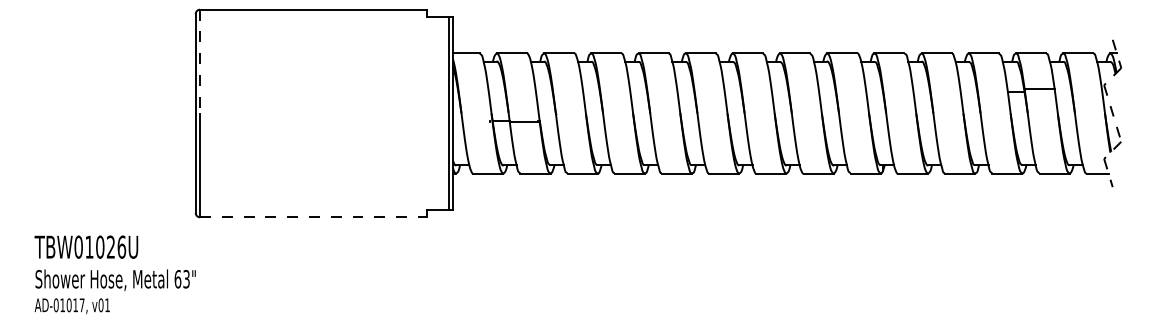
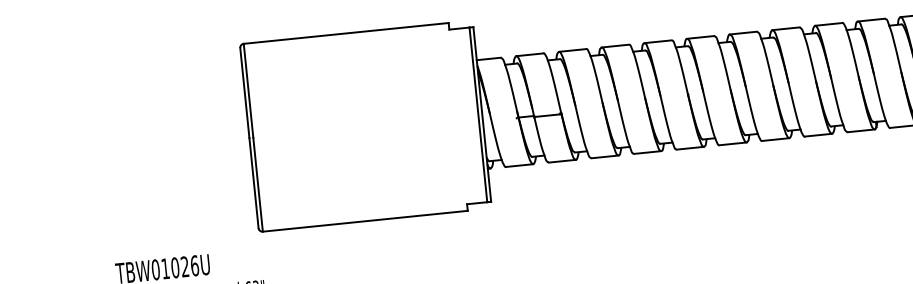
line: (200, 61) -> (248, 90), dashed -> solid
line: (313, 217) -> (365, 221), dashed -> solid

